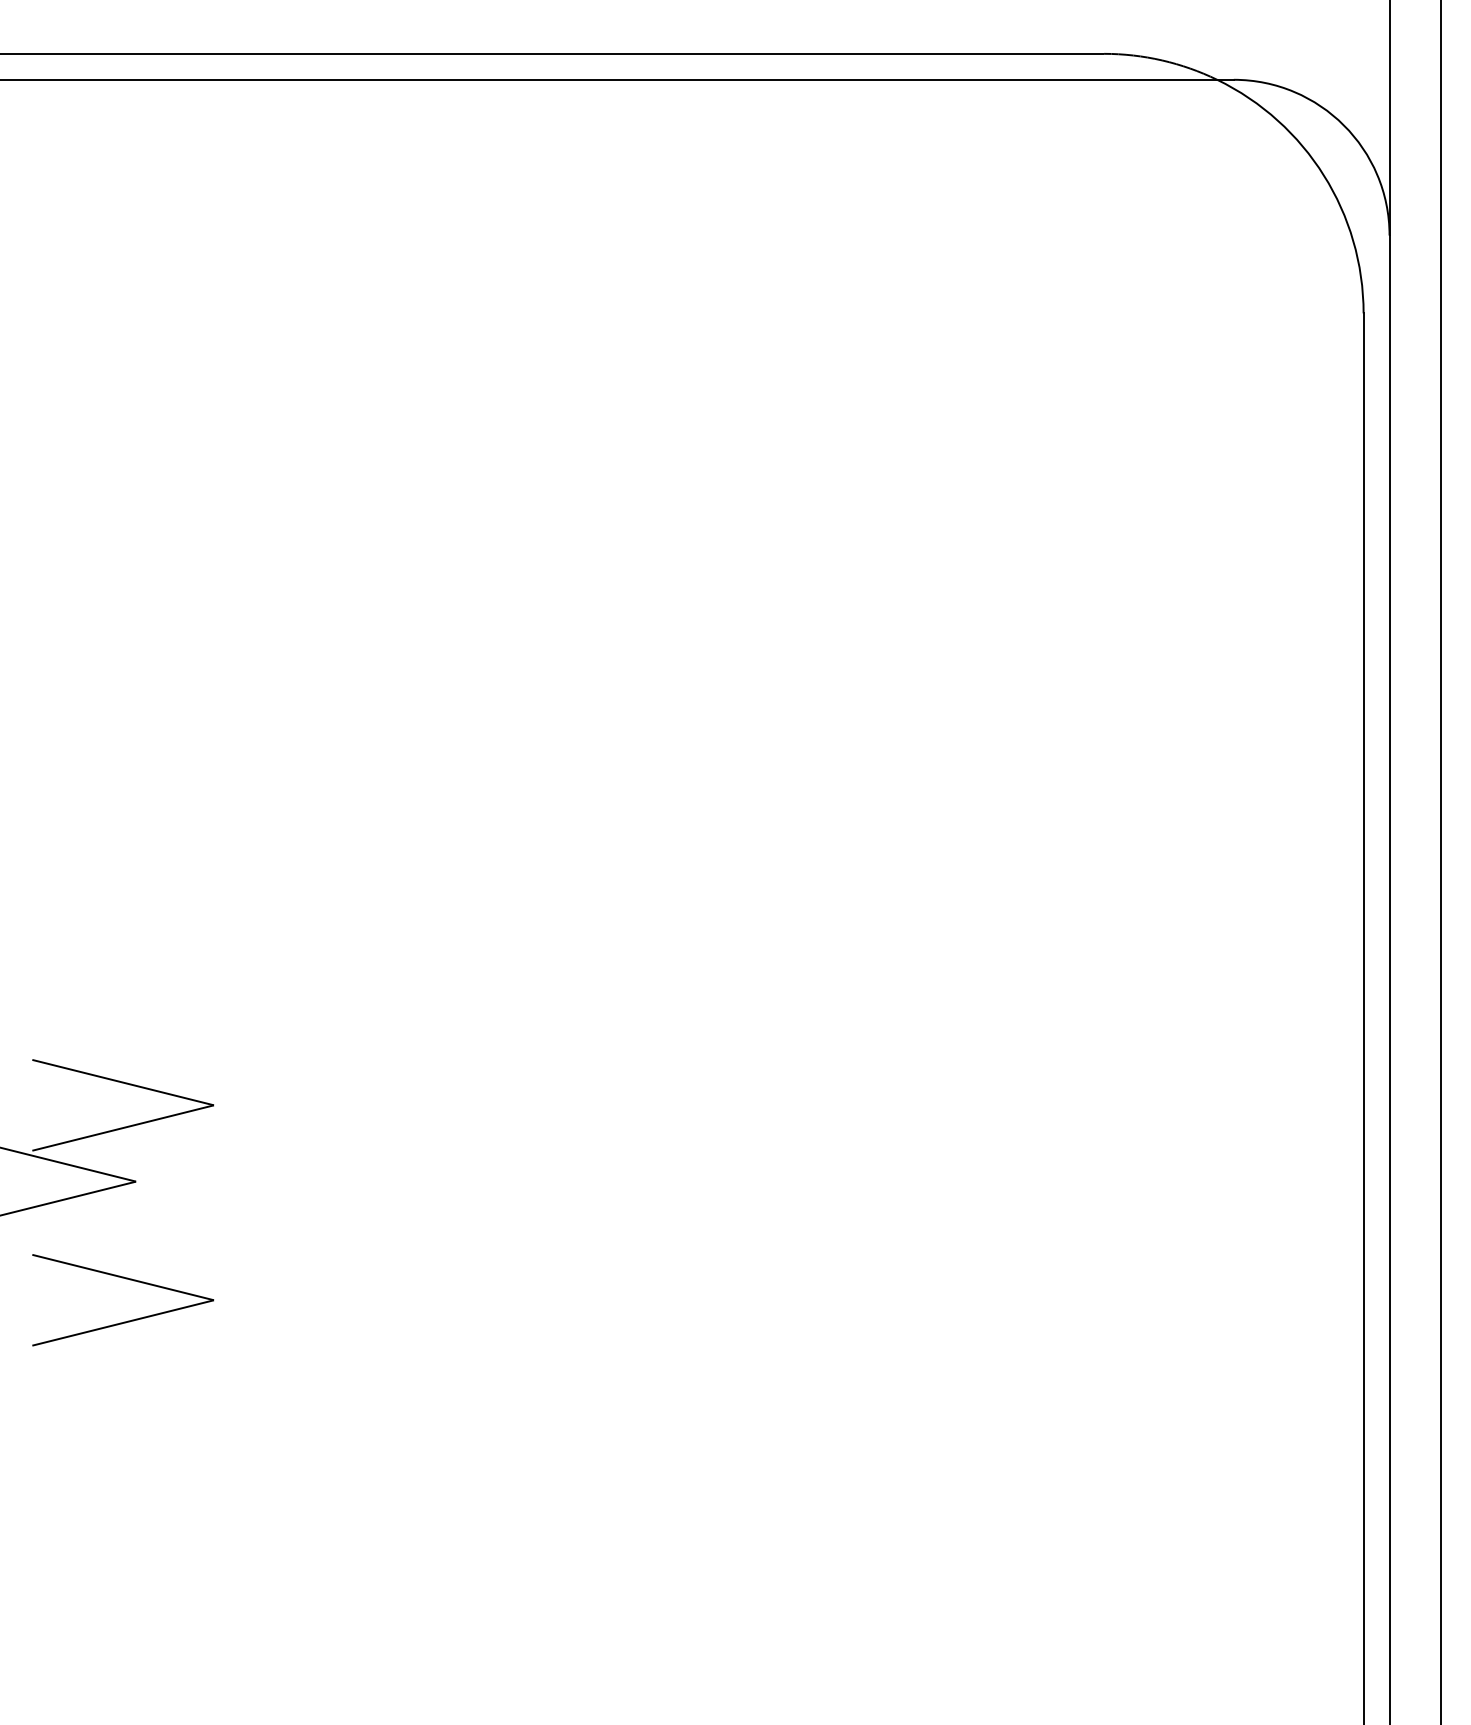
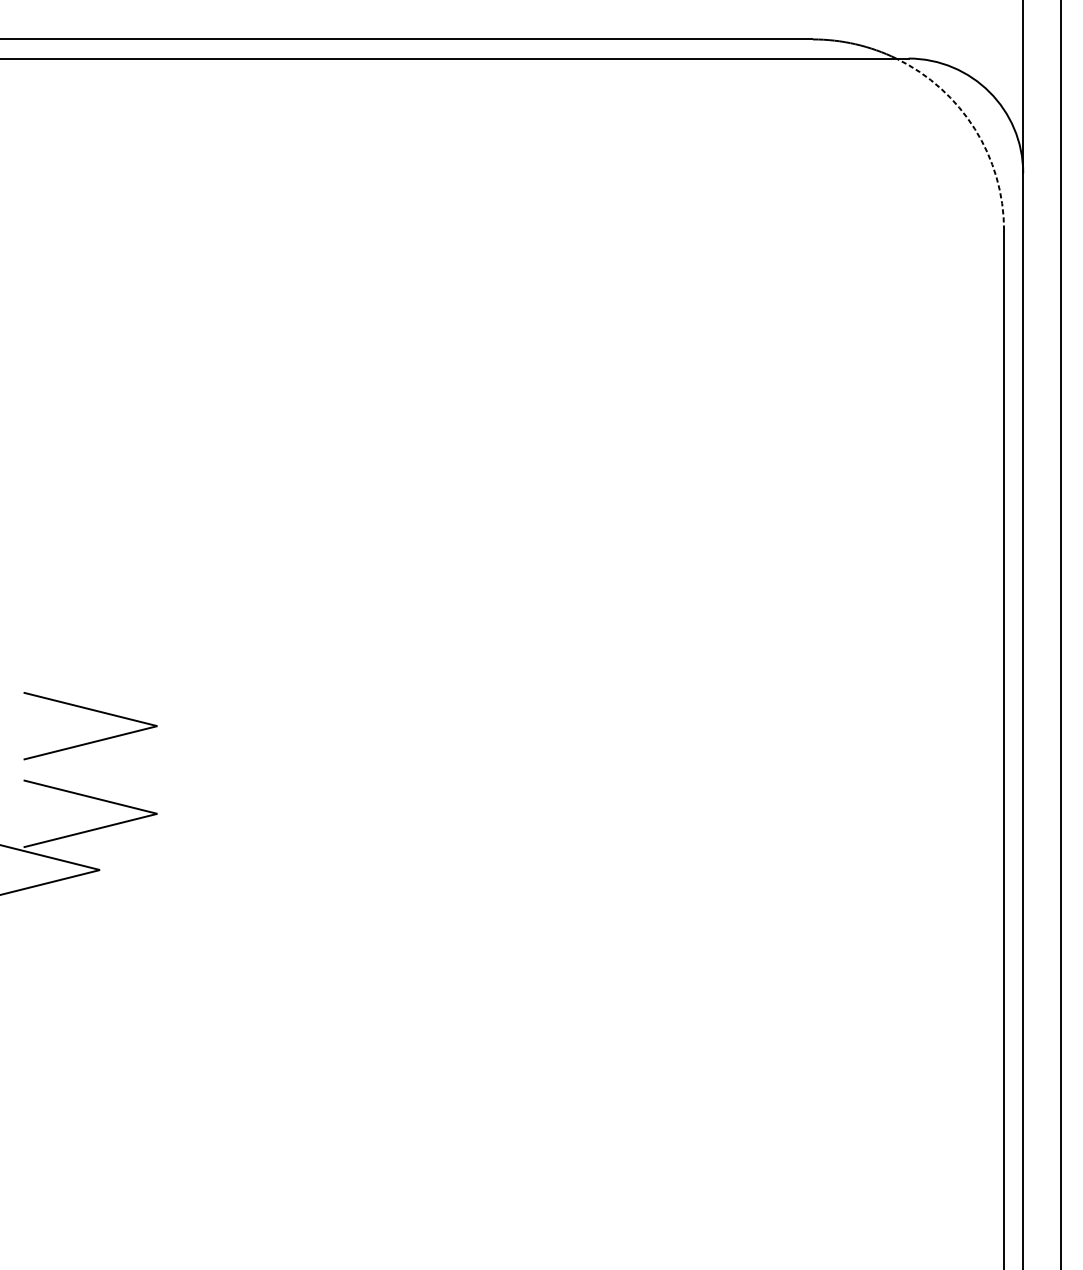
arc: (1323, 175) -> (974, 129), solid -> dashed
part: (128, 1320) -> (94, 741), moved

